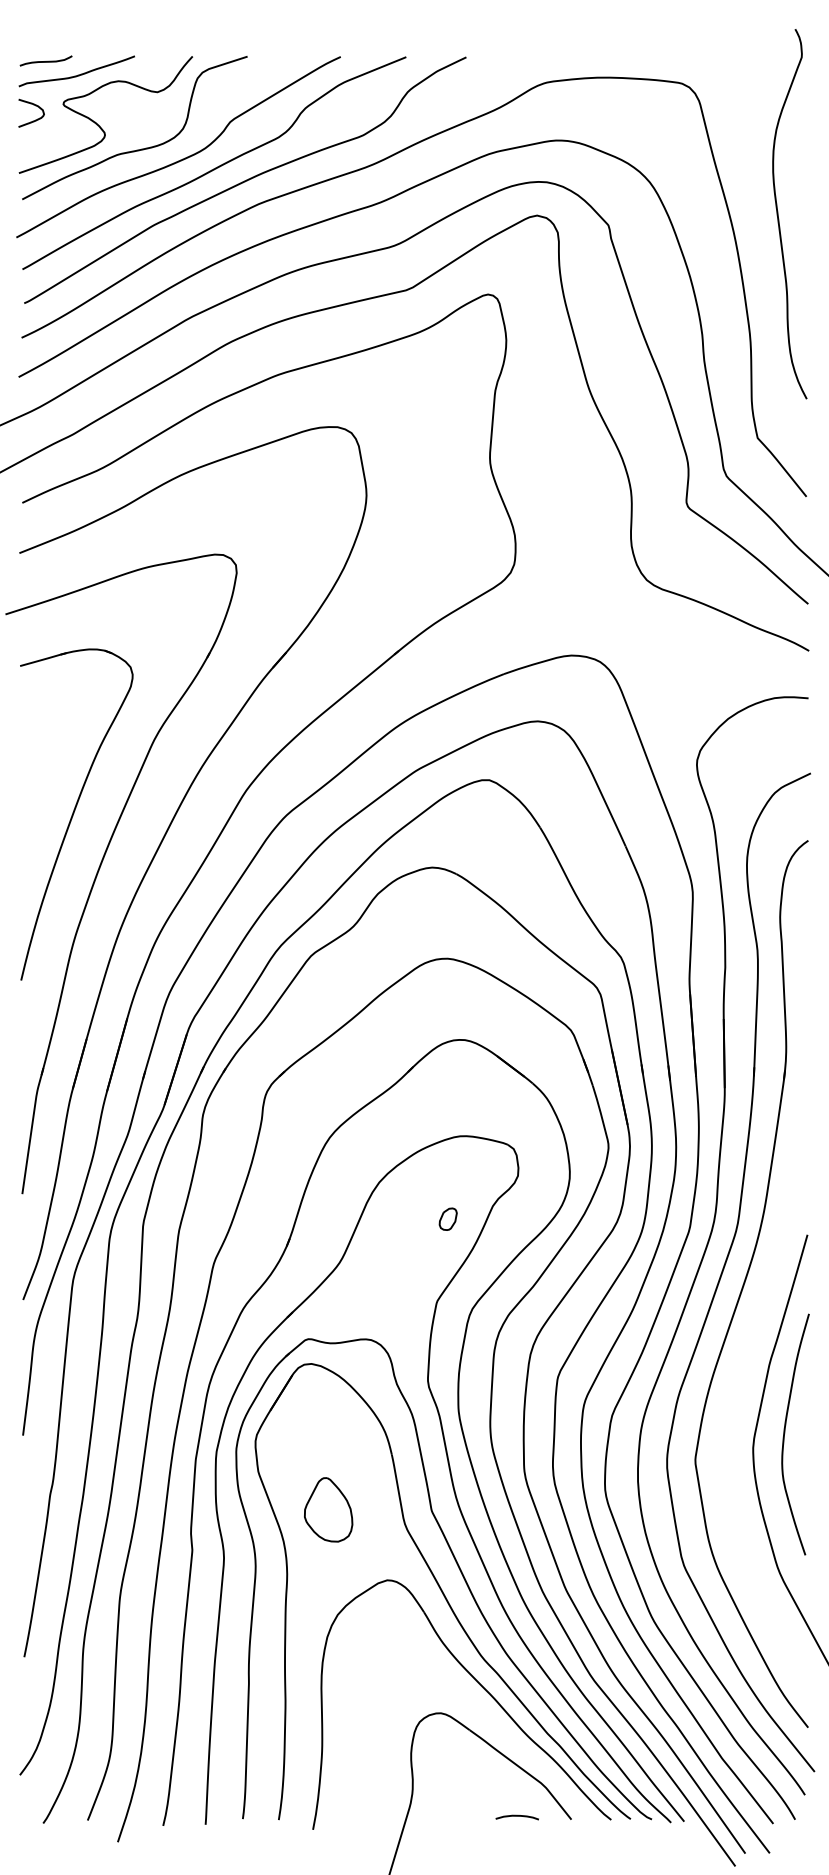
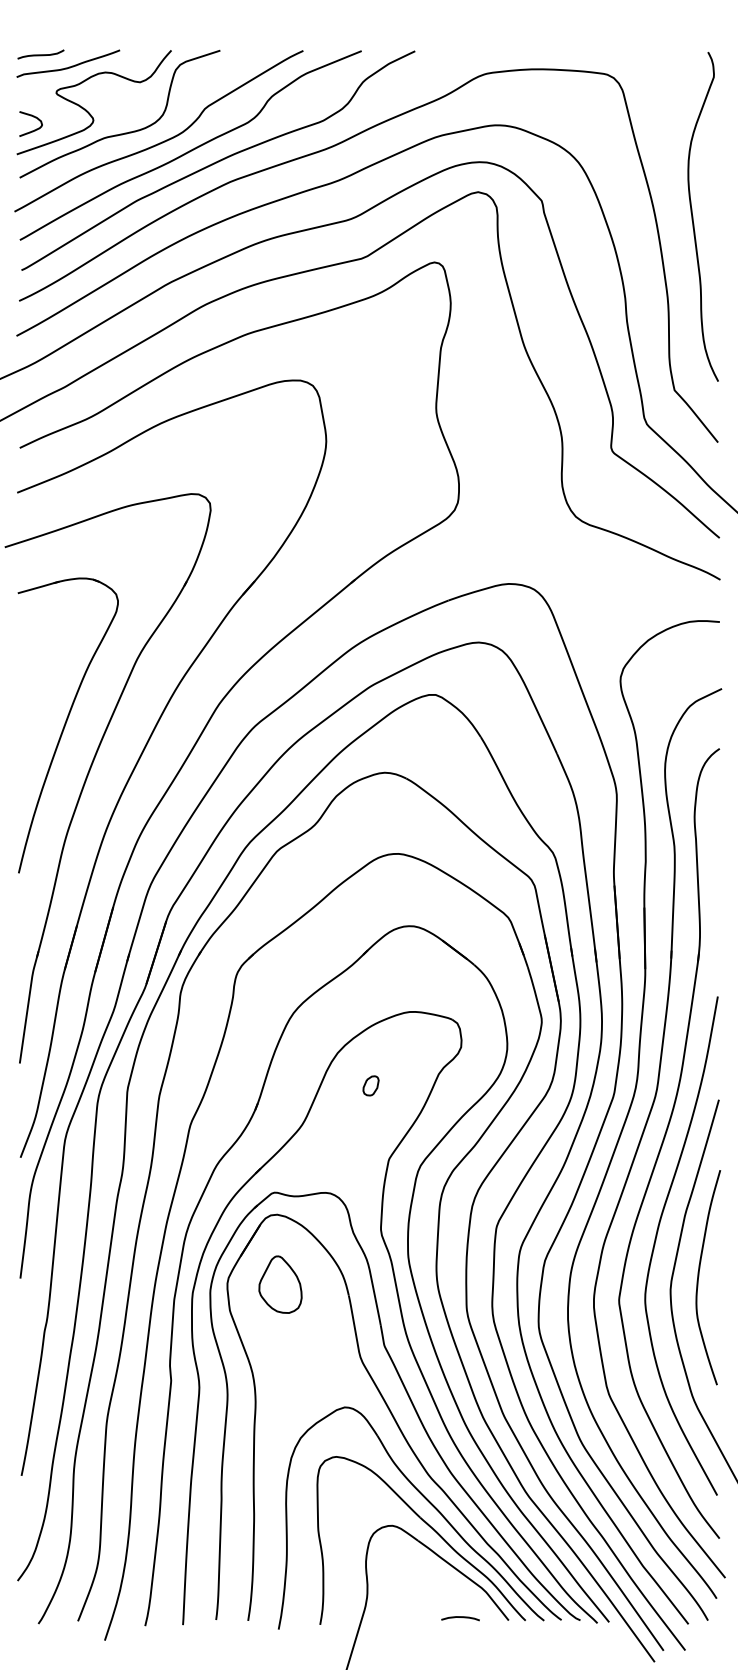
curve: (34, 105) -> (33, 117), moved
curve: (778, 213) -> (693, 216), moved
part: (447, 1218) -> (370, 1085), moved
curve: (737, 1392) -> (656, 1240), added
part: (328, 1509) -> (280, 1284), moved
part: (482, 1715) -> (429, 1527), added

